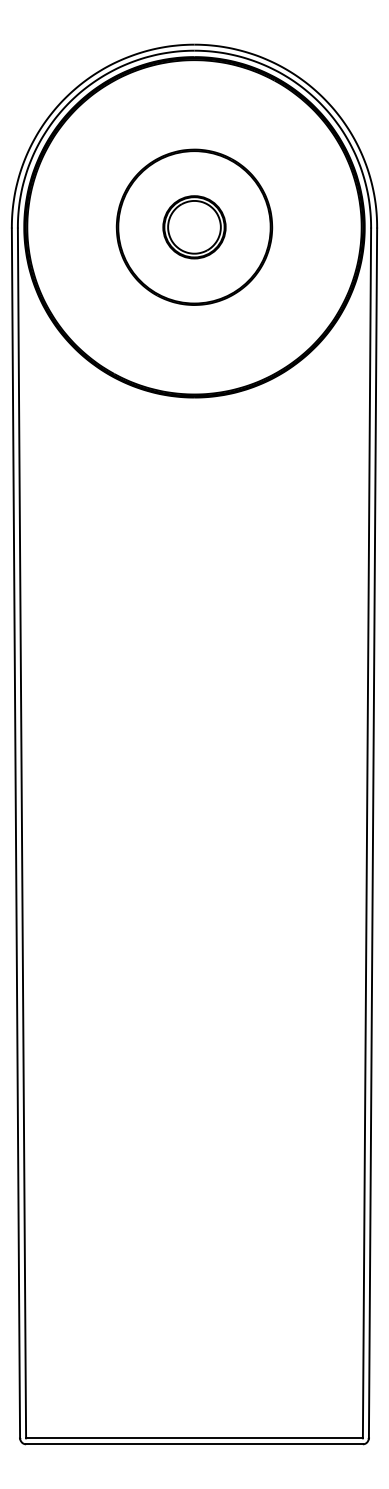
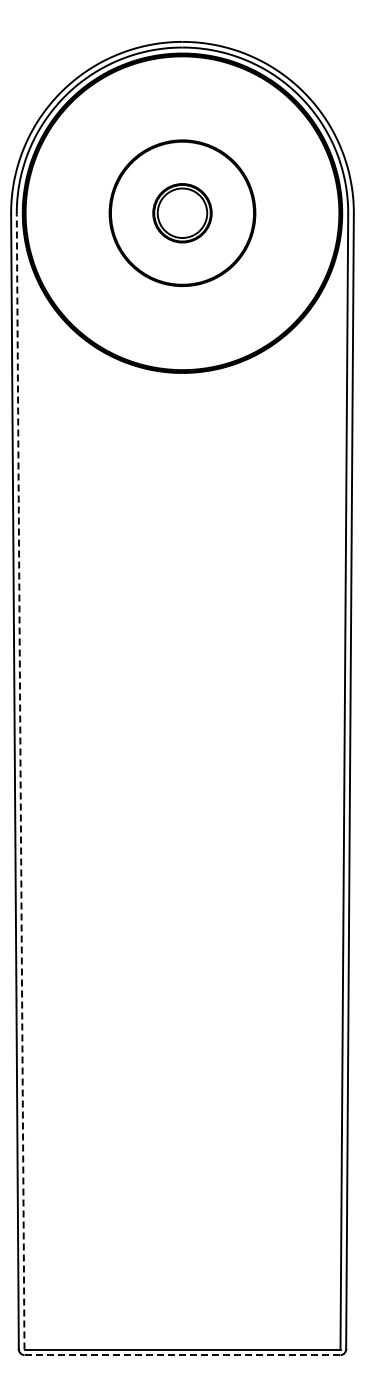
line: (21, 832) -> (20, 781), solid -> dashed
line: (194, 1444) -> (182, 1355), solid -> dashed

